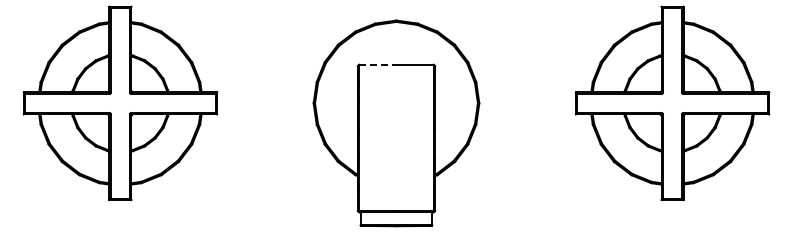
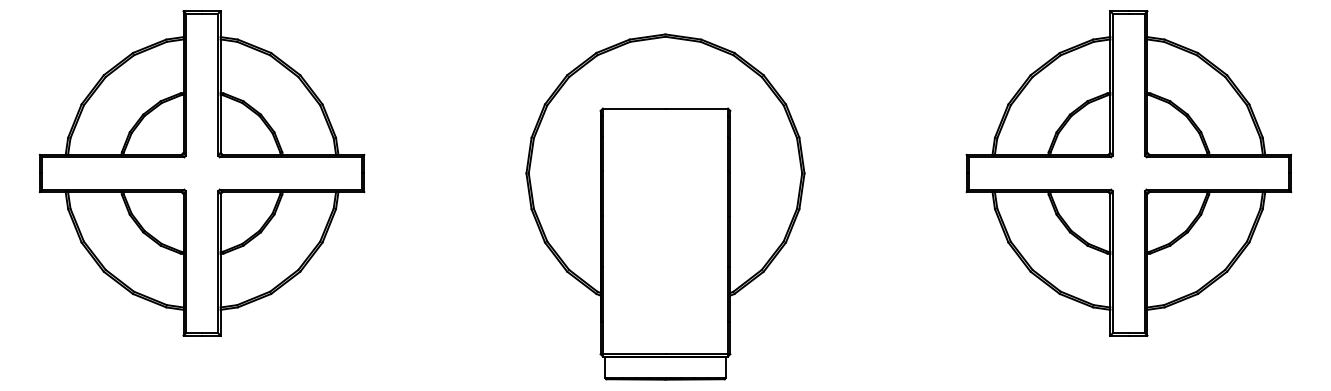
line: (377, 64) -> (633, 108), dashed -> solid

